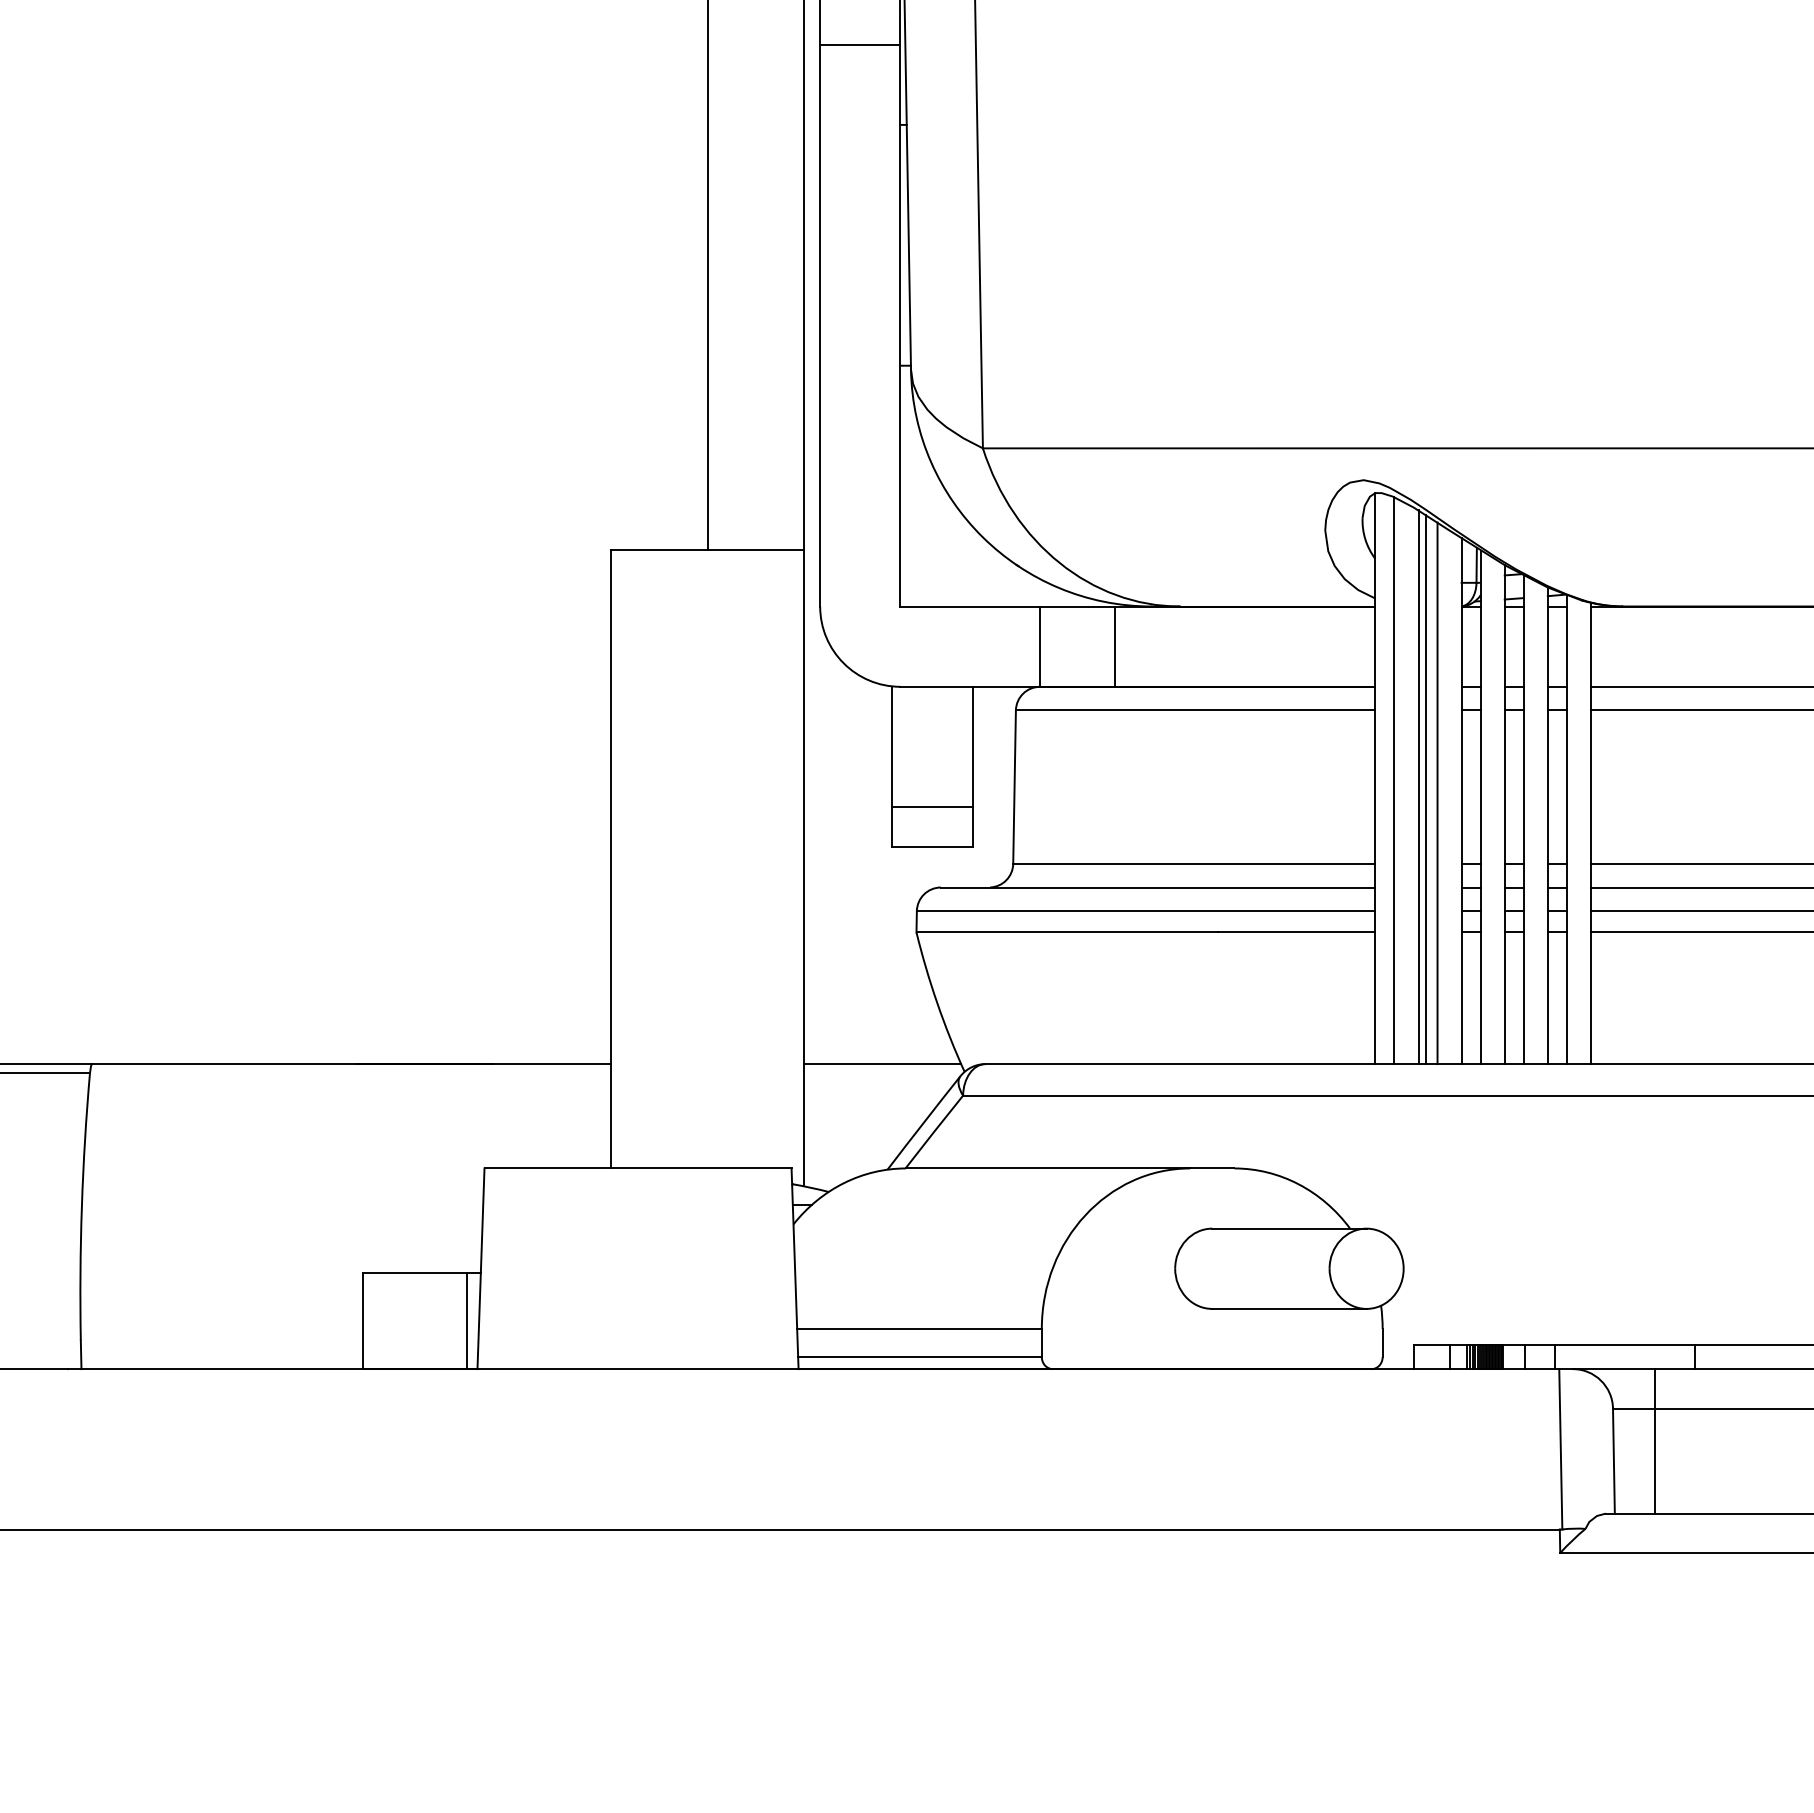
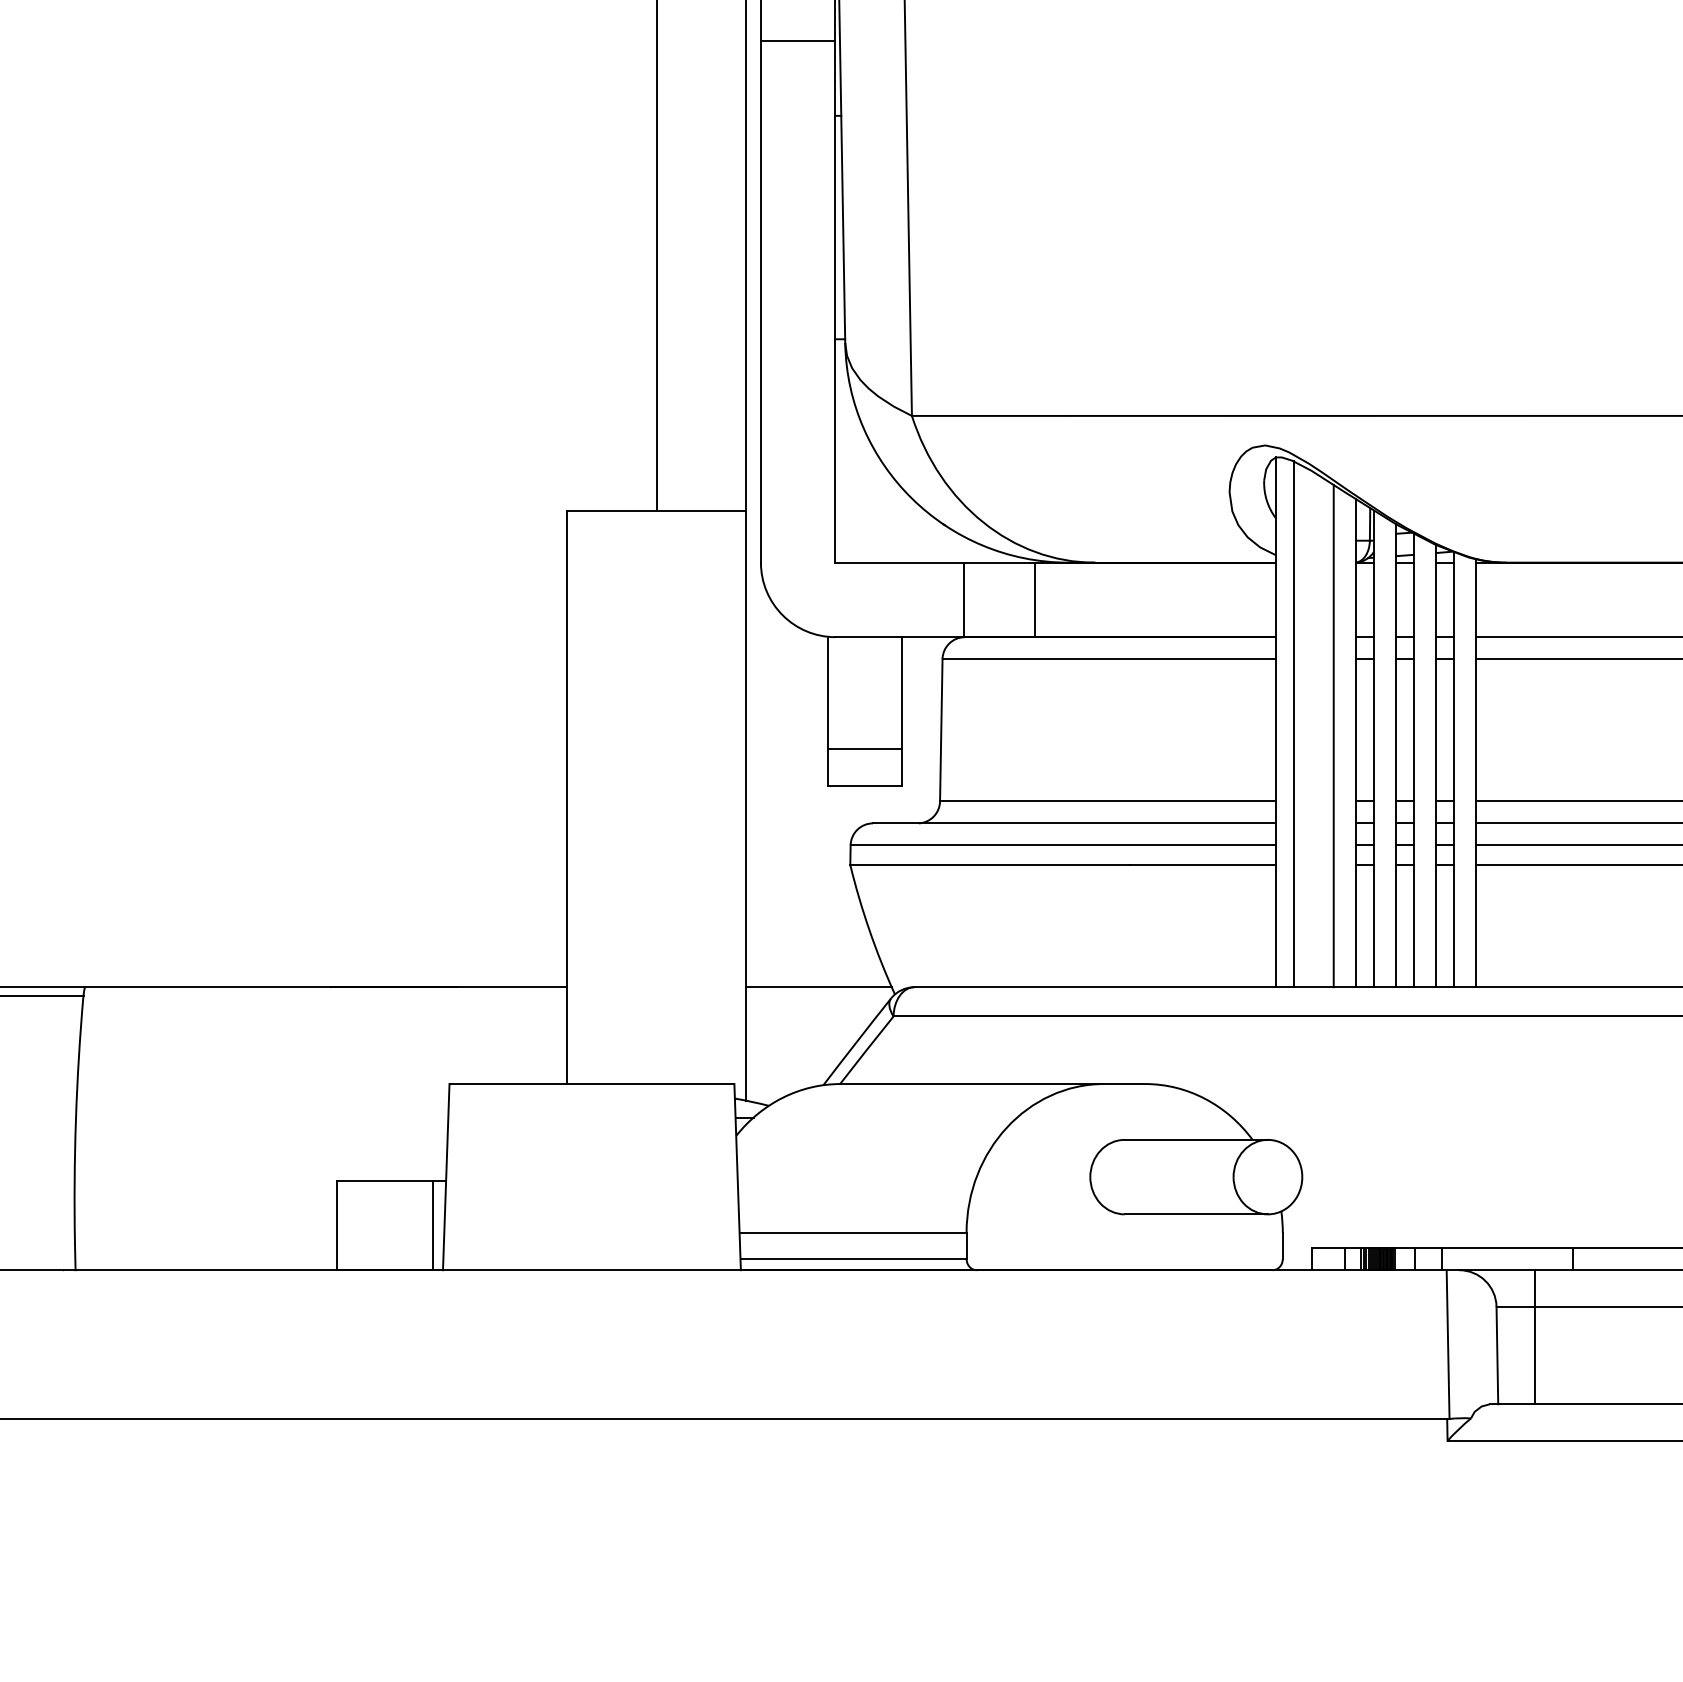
line: (1418, 787) -> (1316, 730), removed
line: (1425, 789) -> (1322, 732), removed

